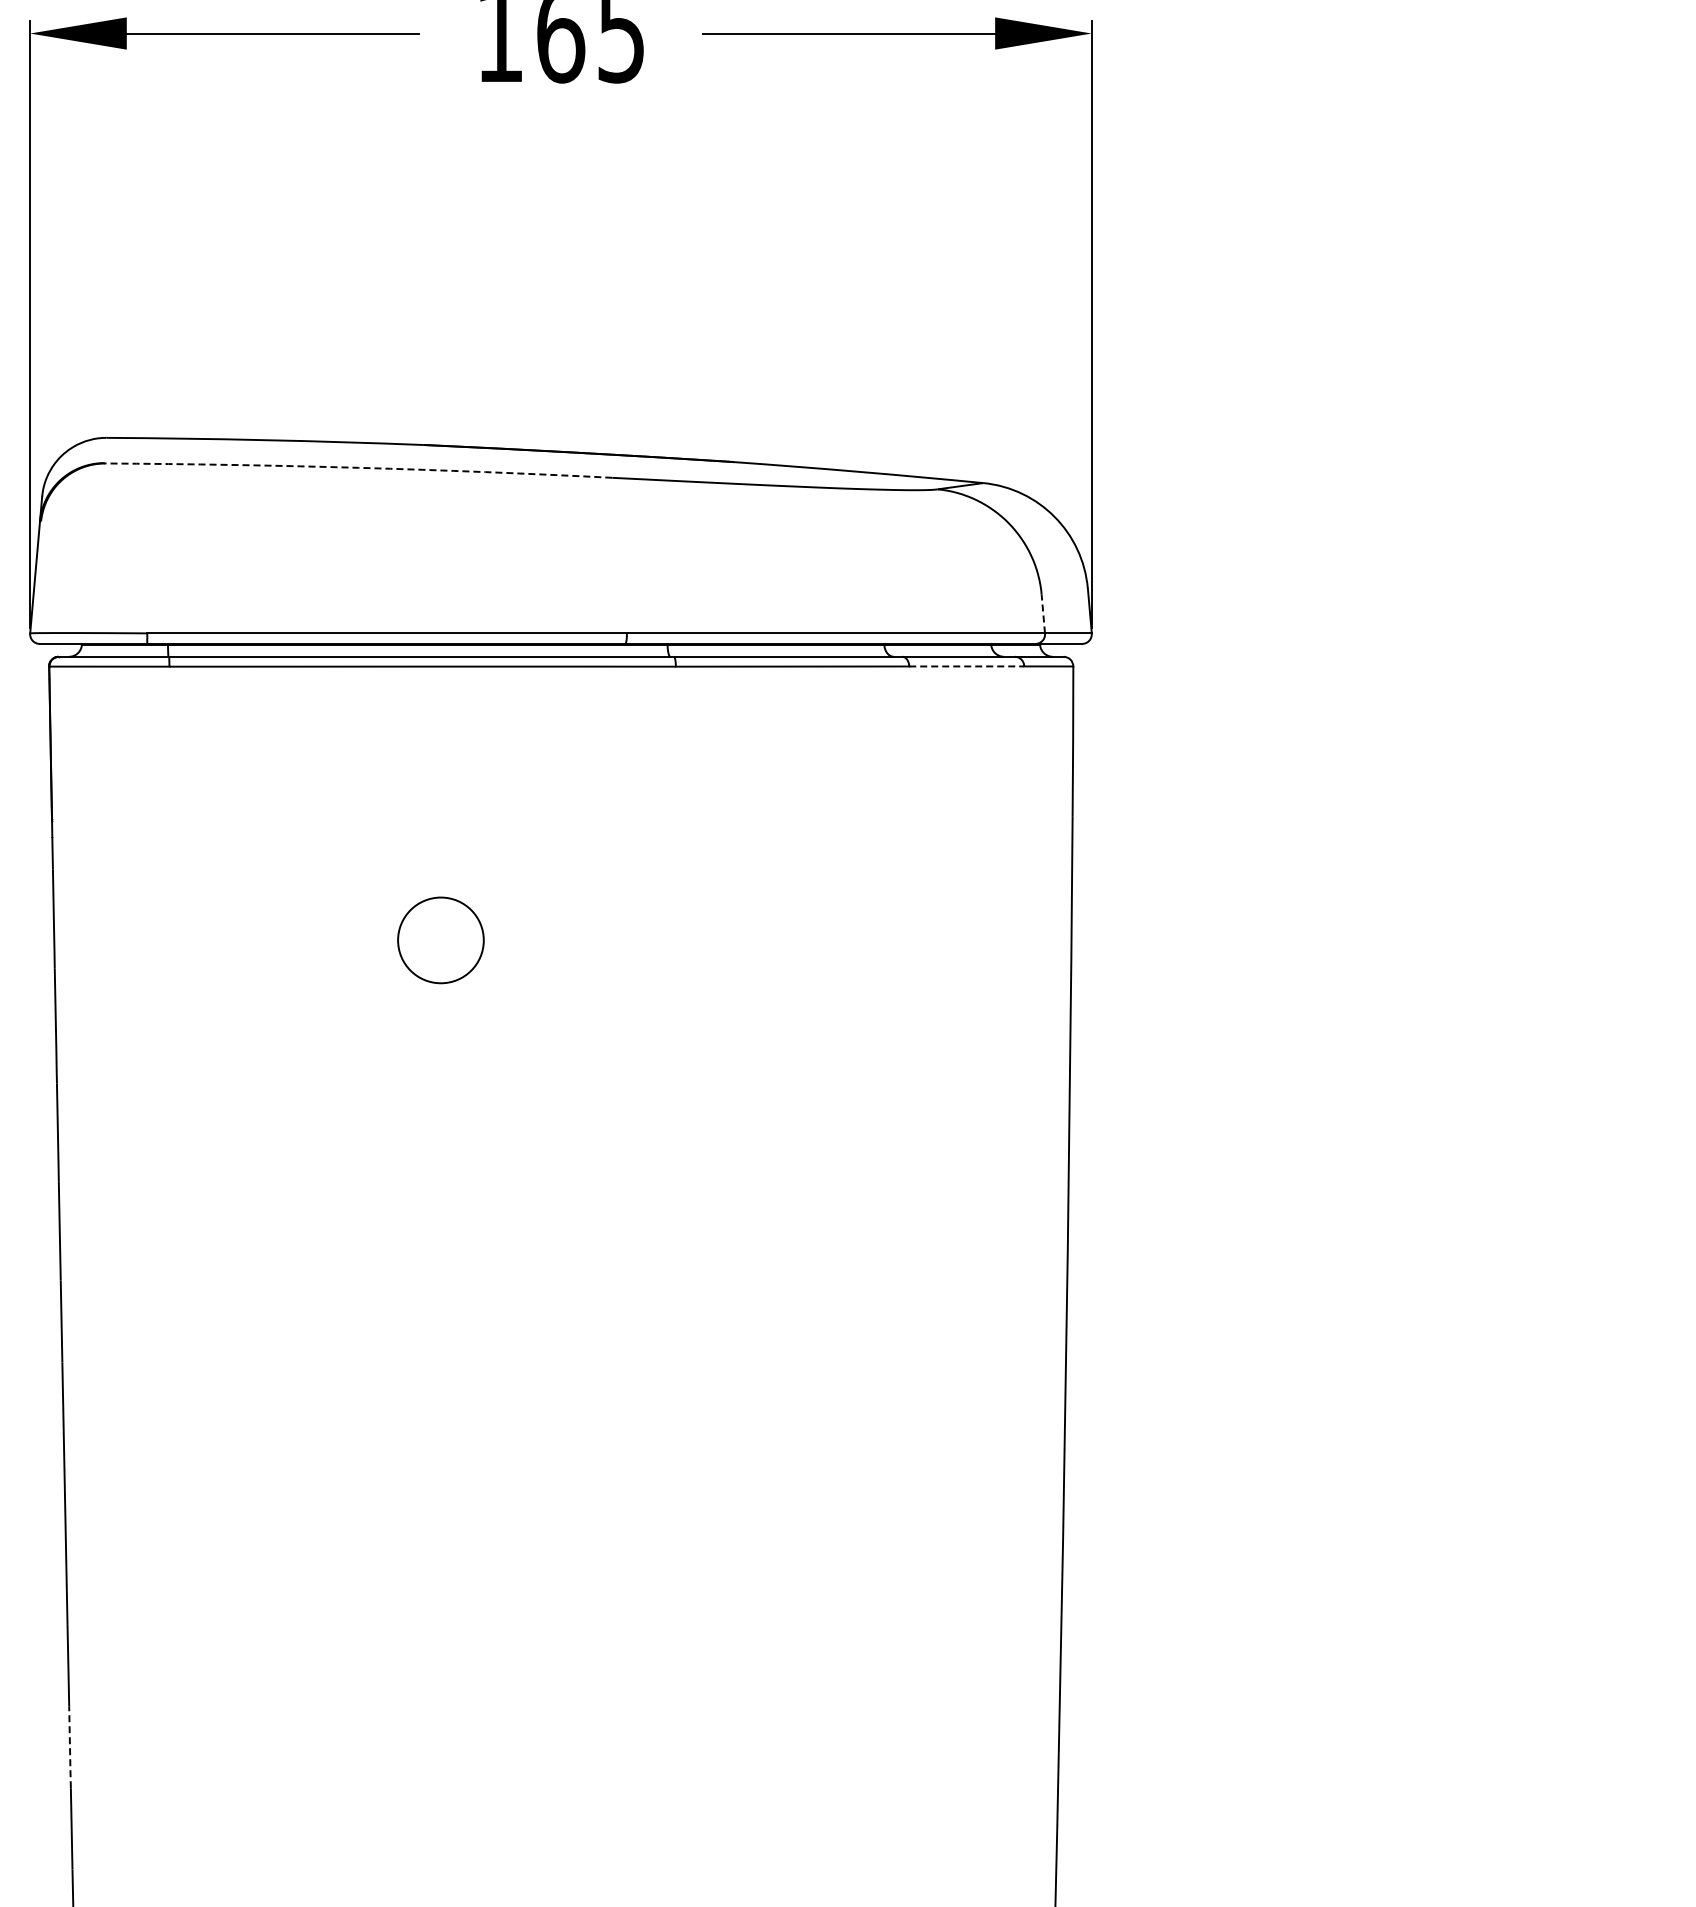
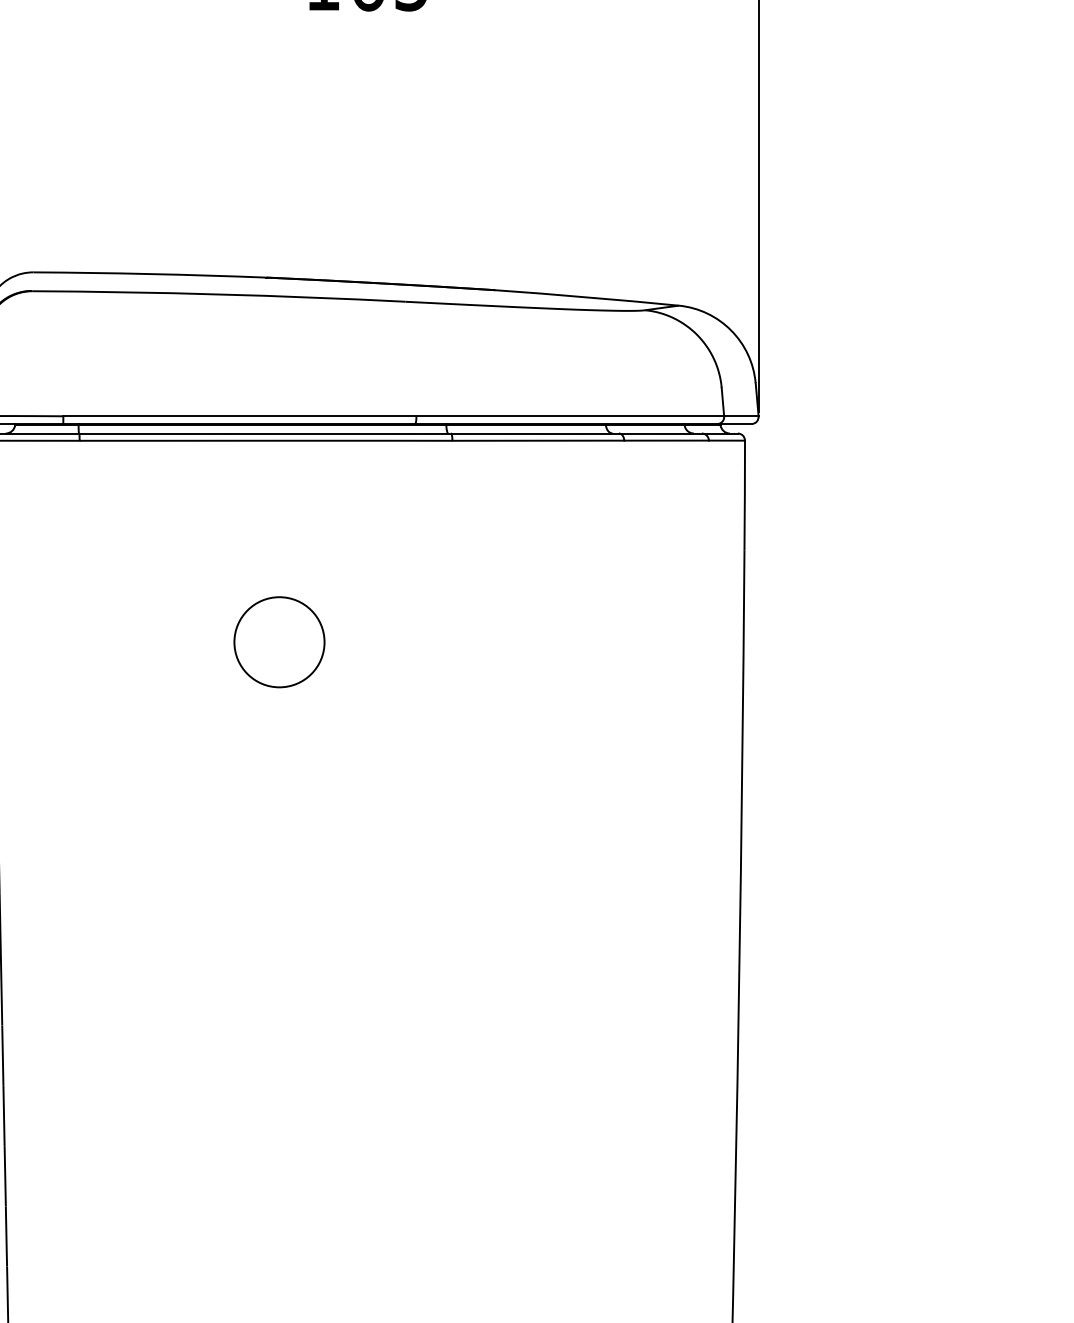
arc: (358, 467) -> (218, 294), dashed -> solid
line: (1043, 613) -> (723, 401), dashed -> solid
line: (966, 666) -> (666, 440), dashed -> solid
circle: (440, 940) -> (279, 642), size x1.43
line: (70, 1748) -> (6, 1237), dashed -> solid

